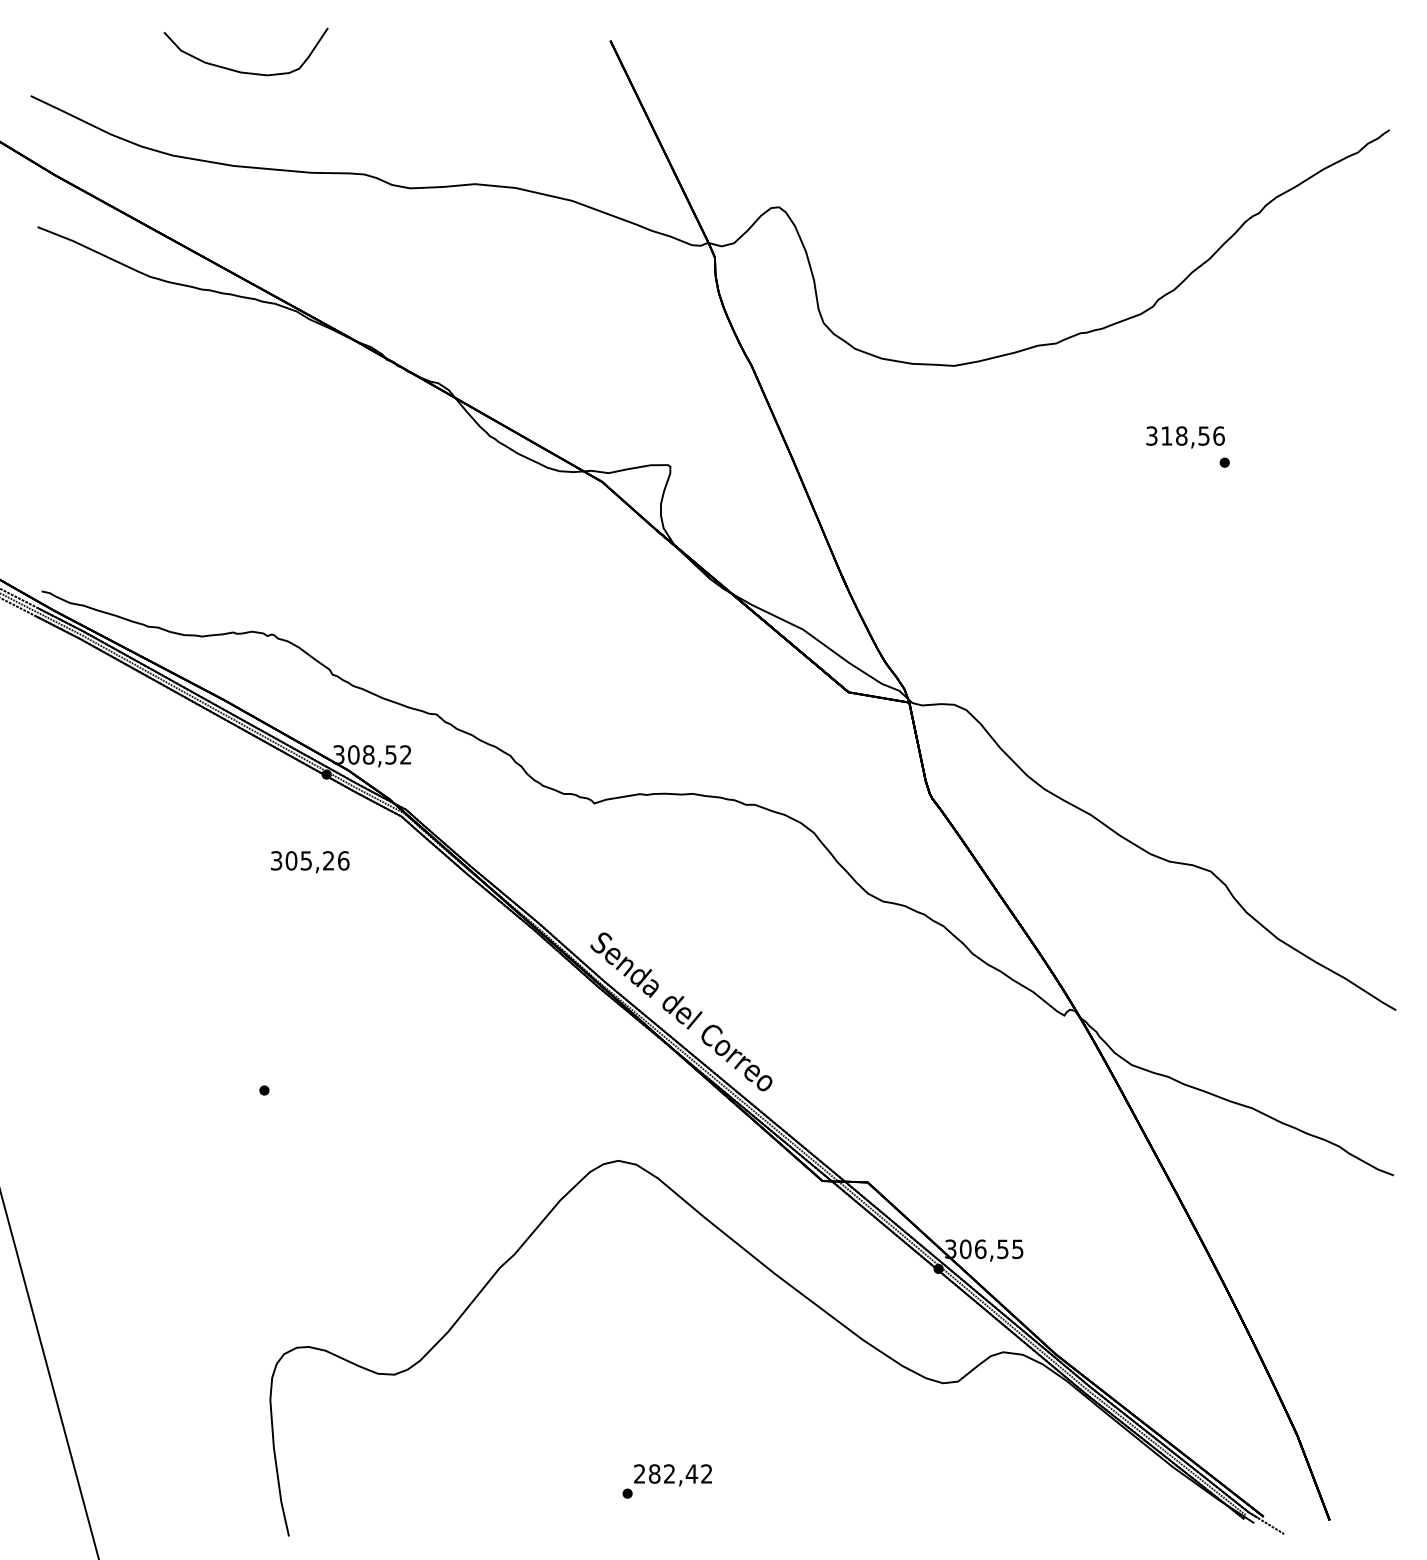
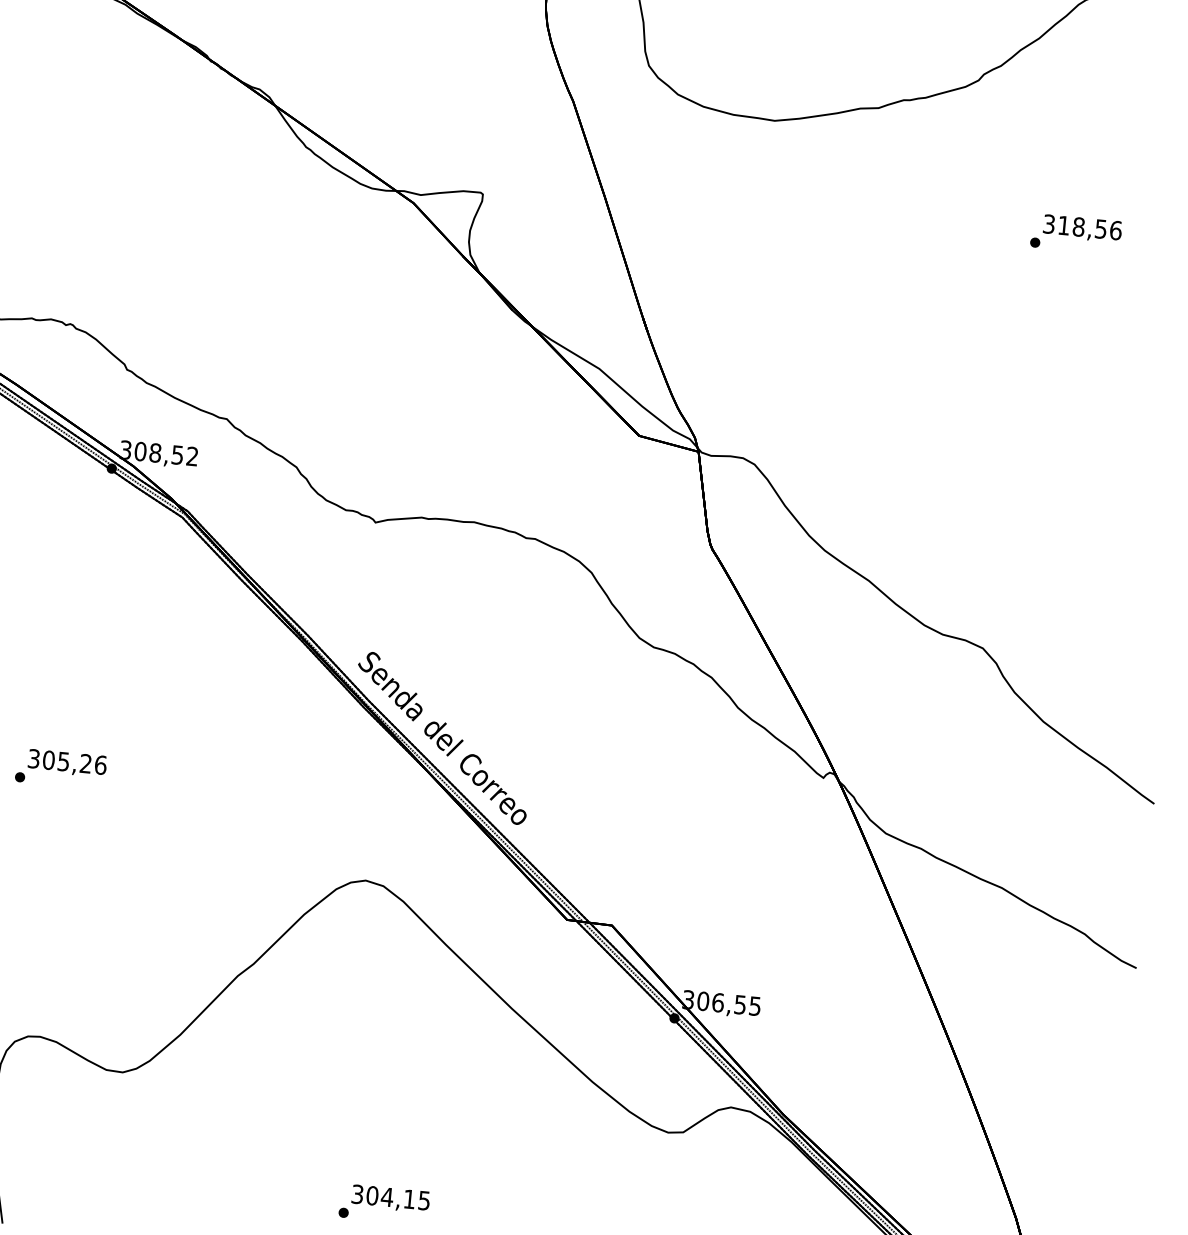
text: (1185, 437) -> (1082, 228), moved
text: (310, 862) -> (67, 763), moved
text: (673, 1473) -> (391, 1197), 282,42 -> 304,15

